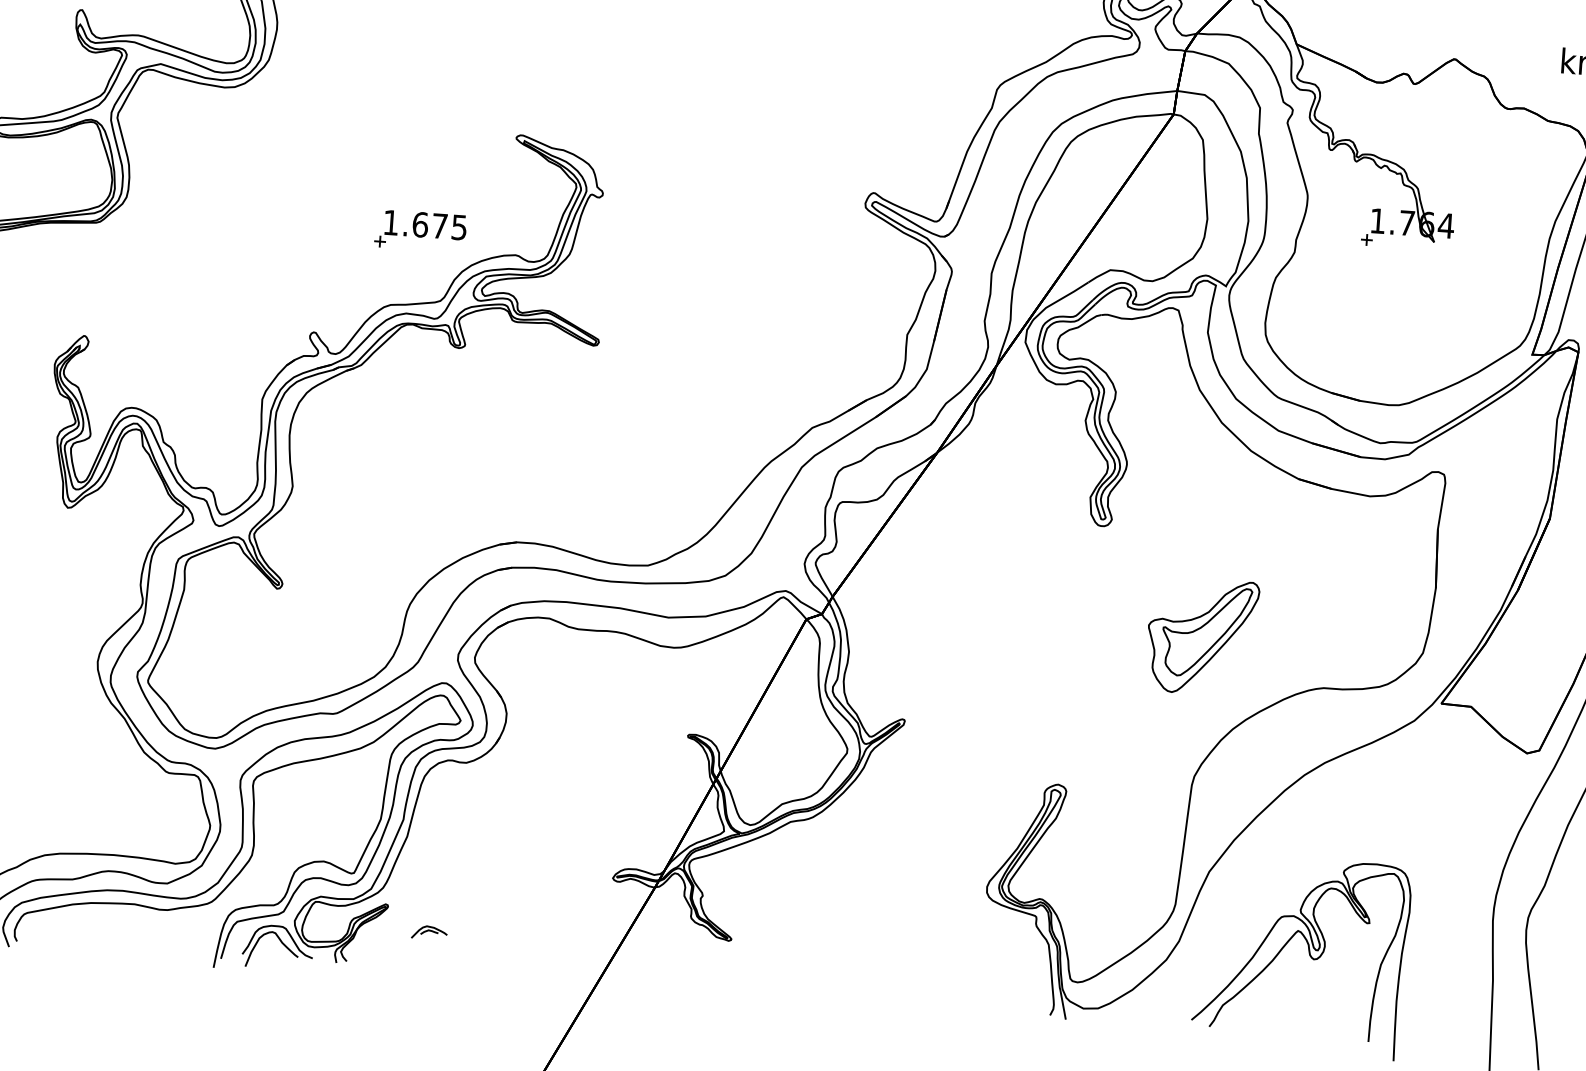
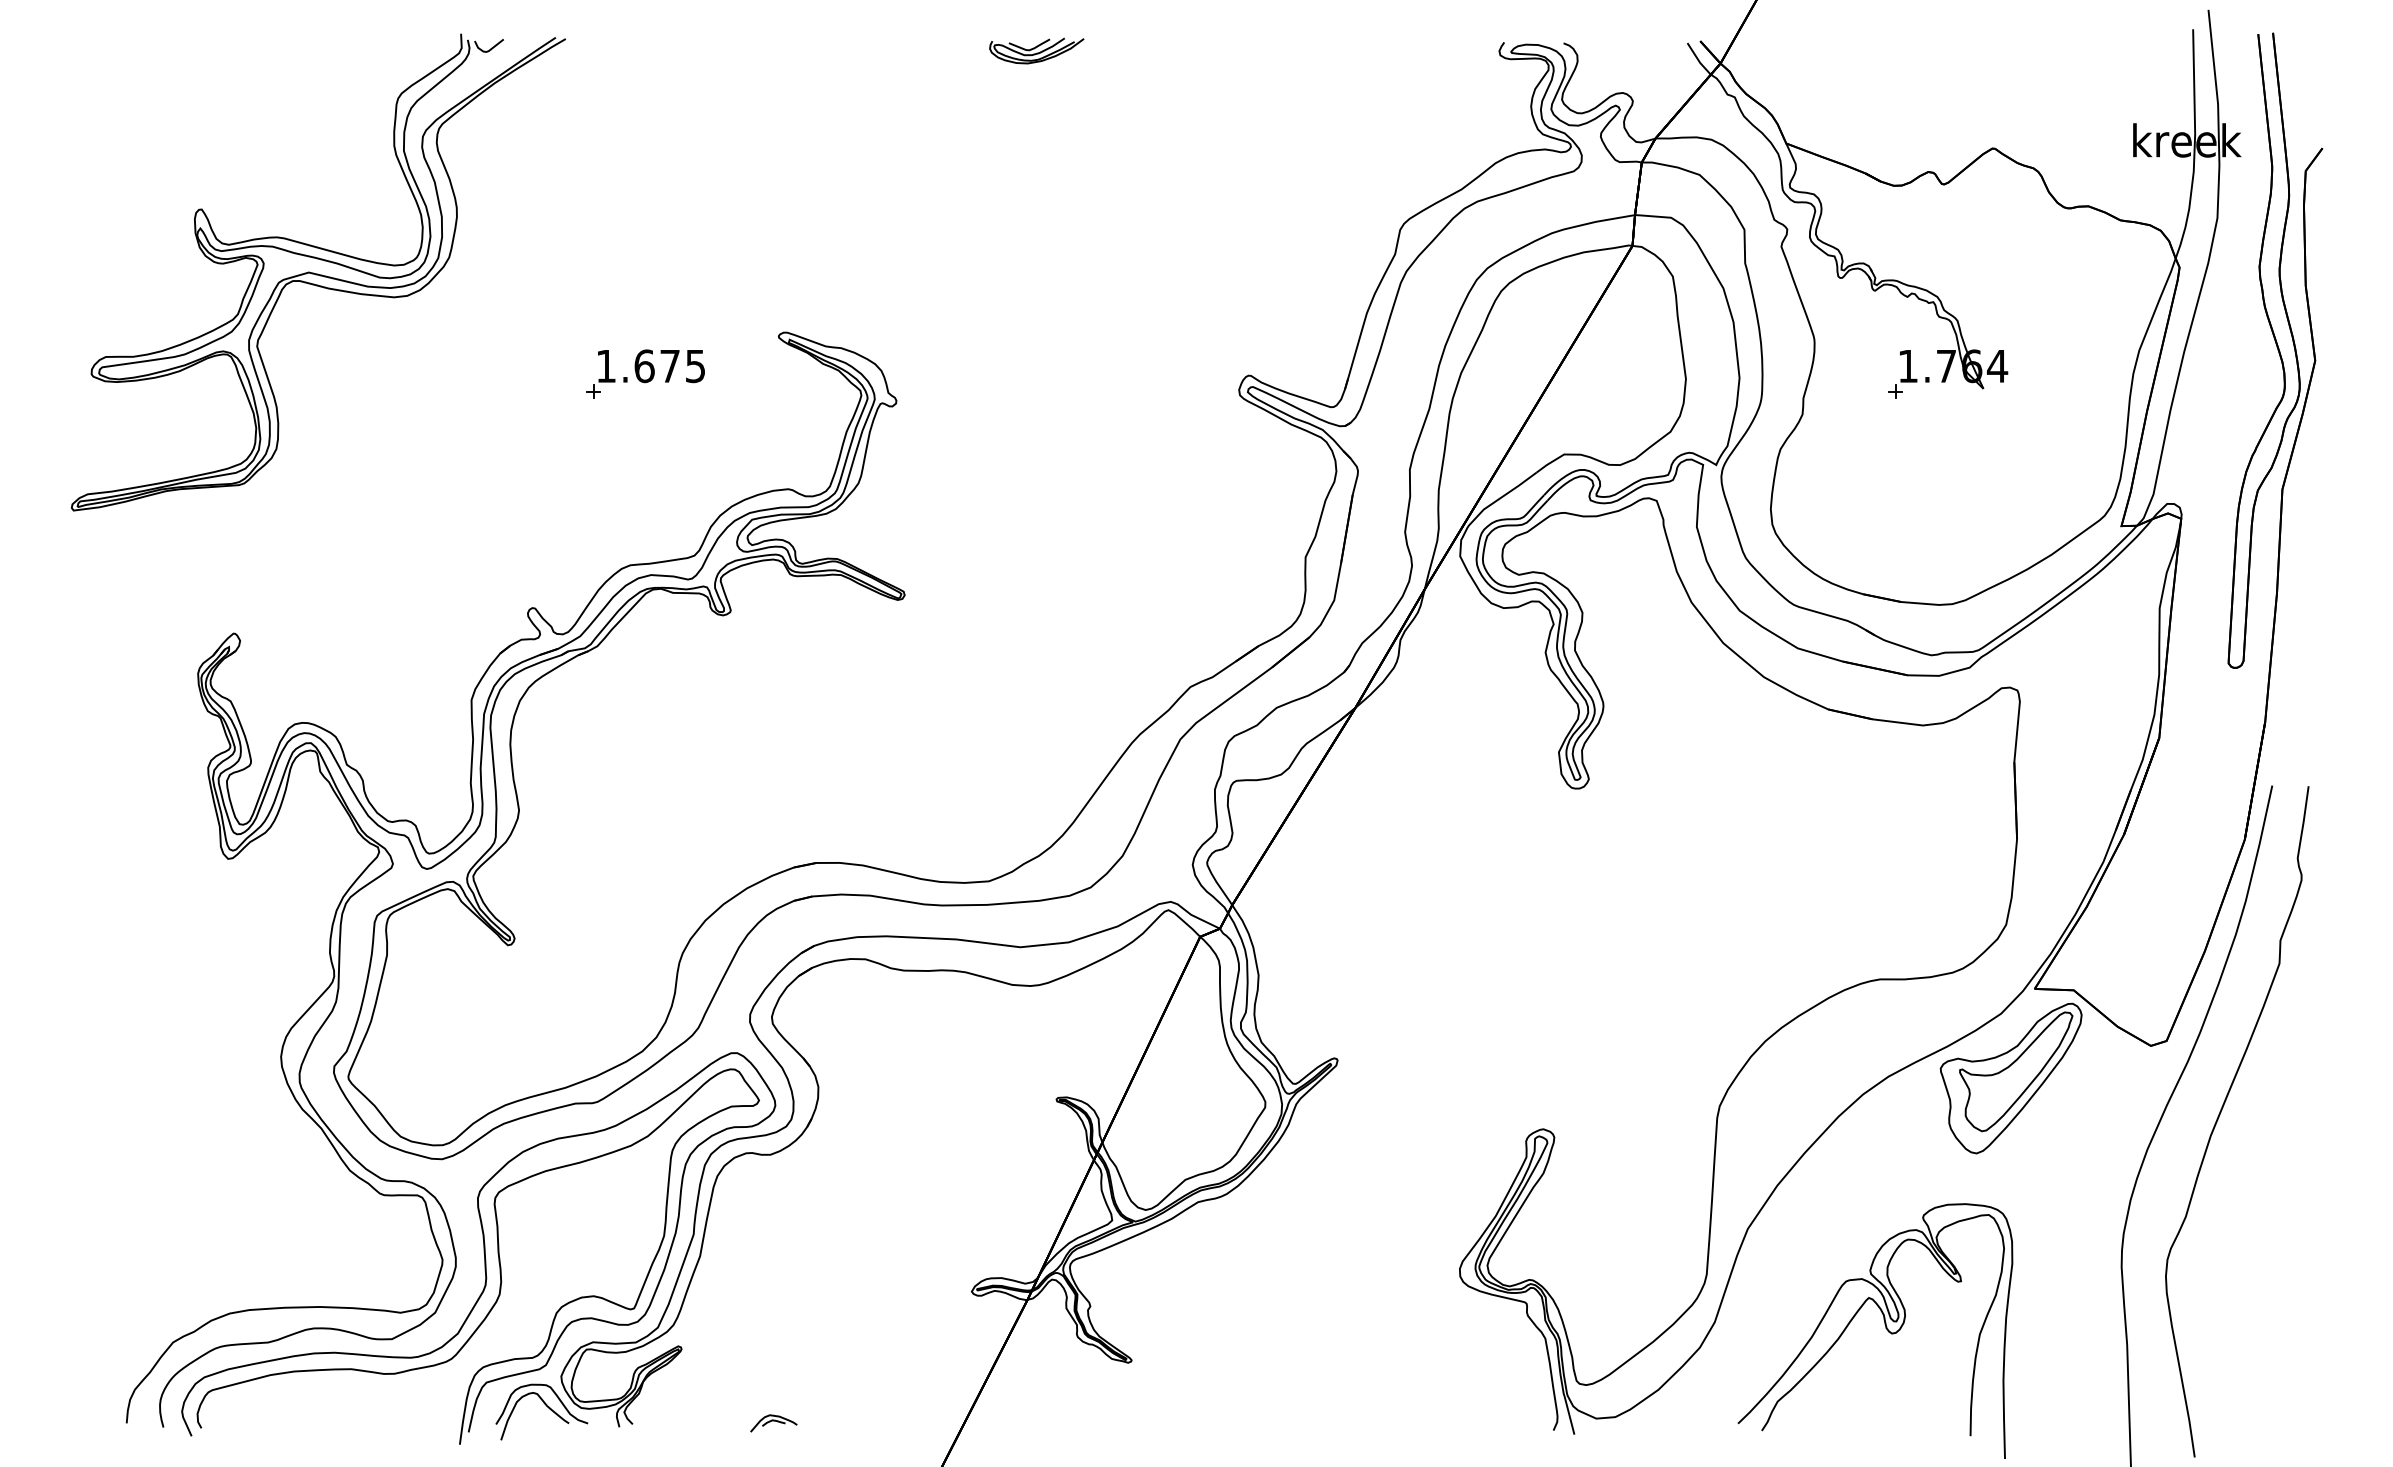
part: (420, 230) -> (645, 373), moved
part: (1201, 636) -> (2010, 1078), moved
part: (429, 932) -> (773, 1423), moved

